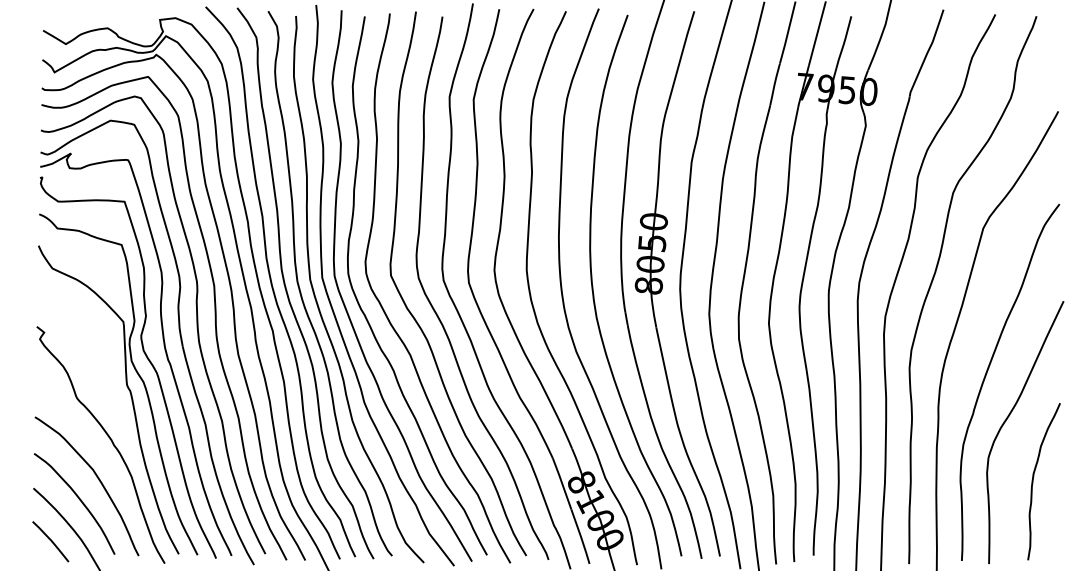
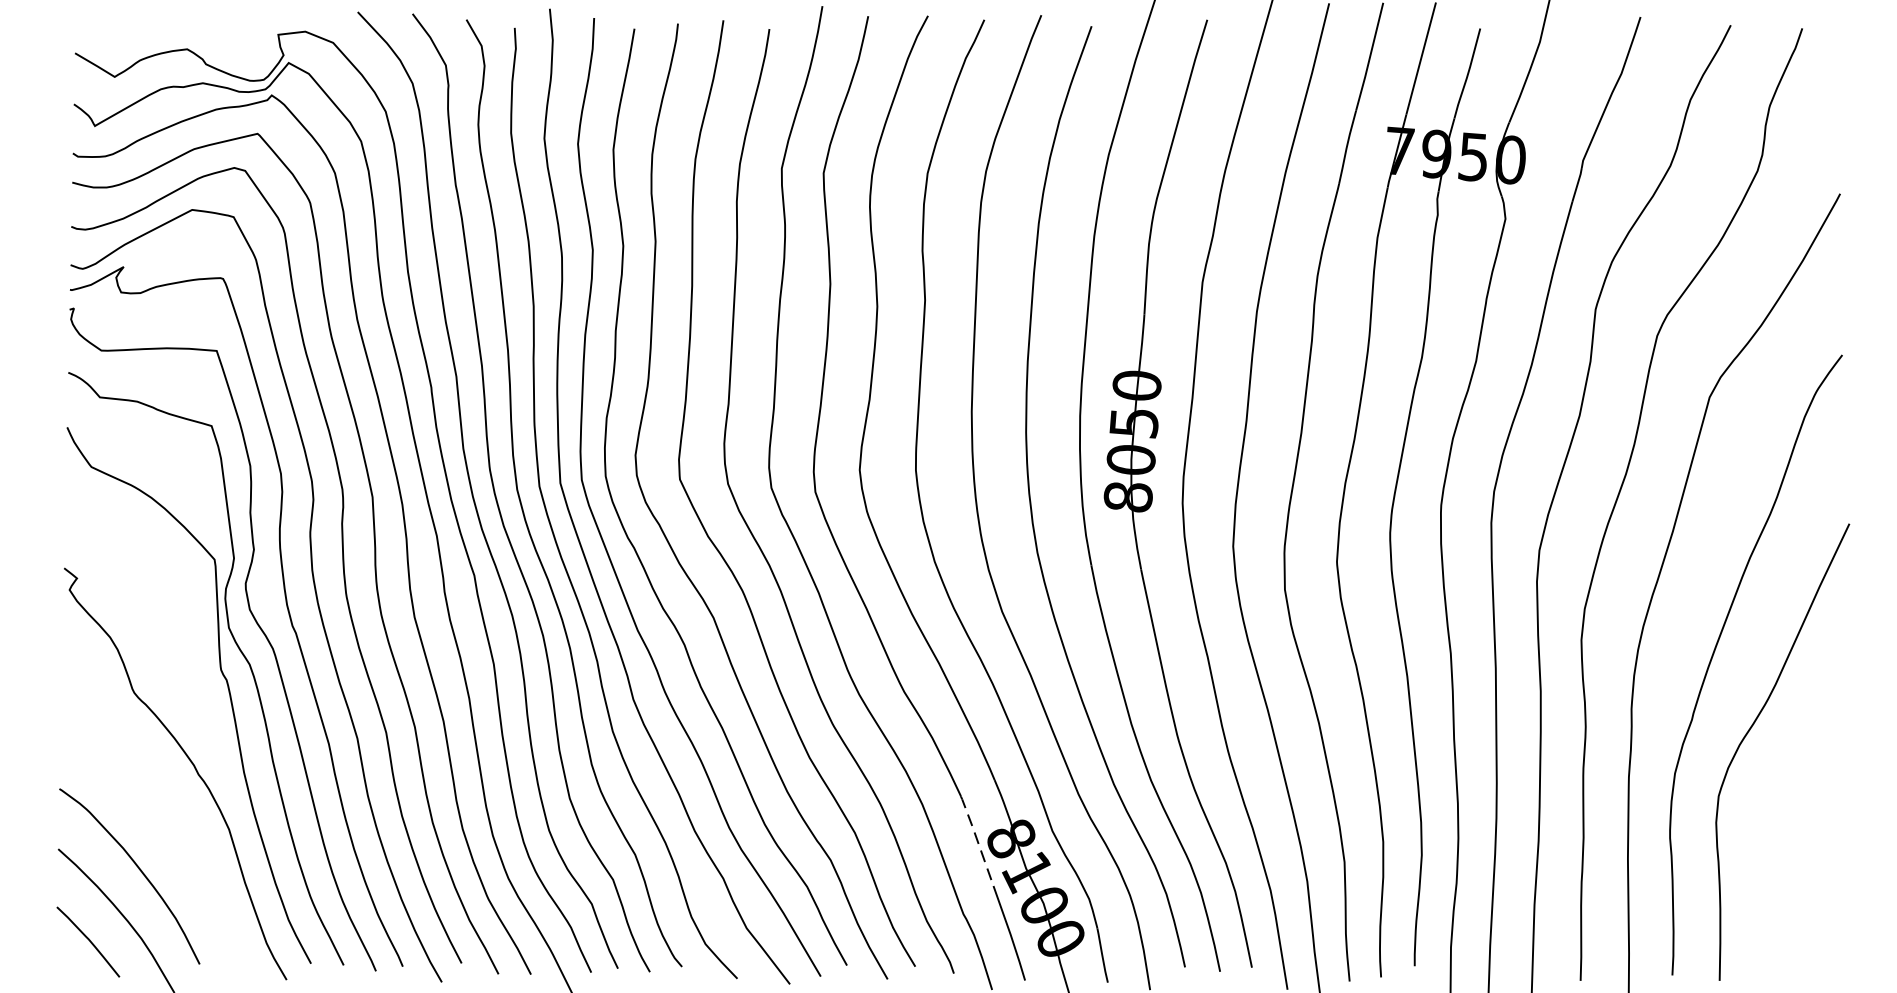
curve: (98, 480) -> (171, 835), removed
curve: (1033, 481) -> (1796, 837), removed
line: (561, 482) -> (976, 839), solid -> dashed

